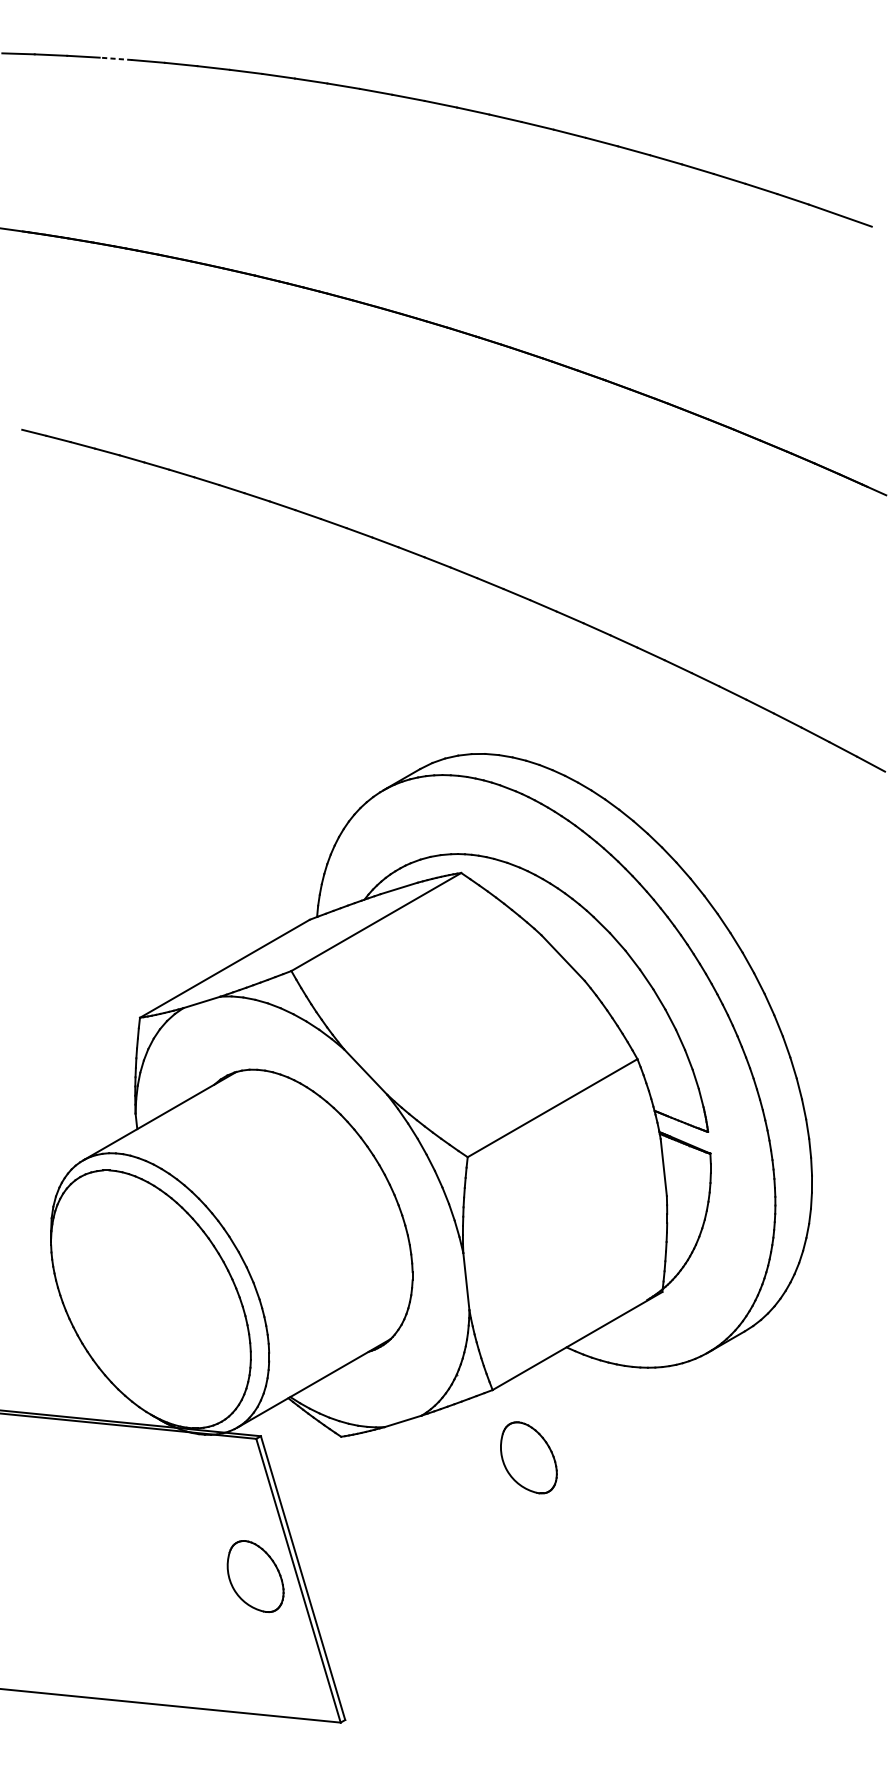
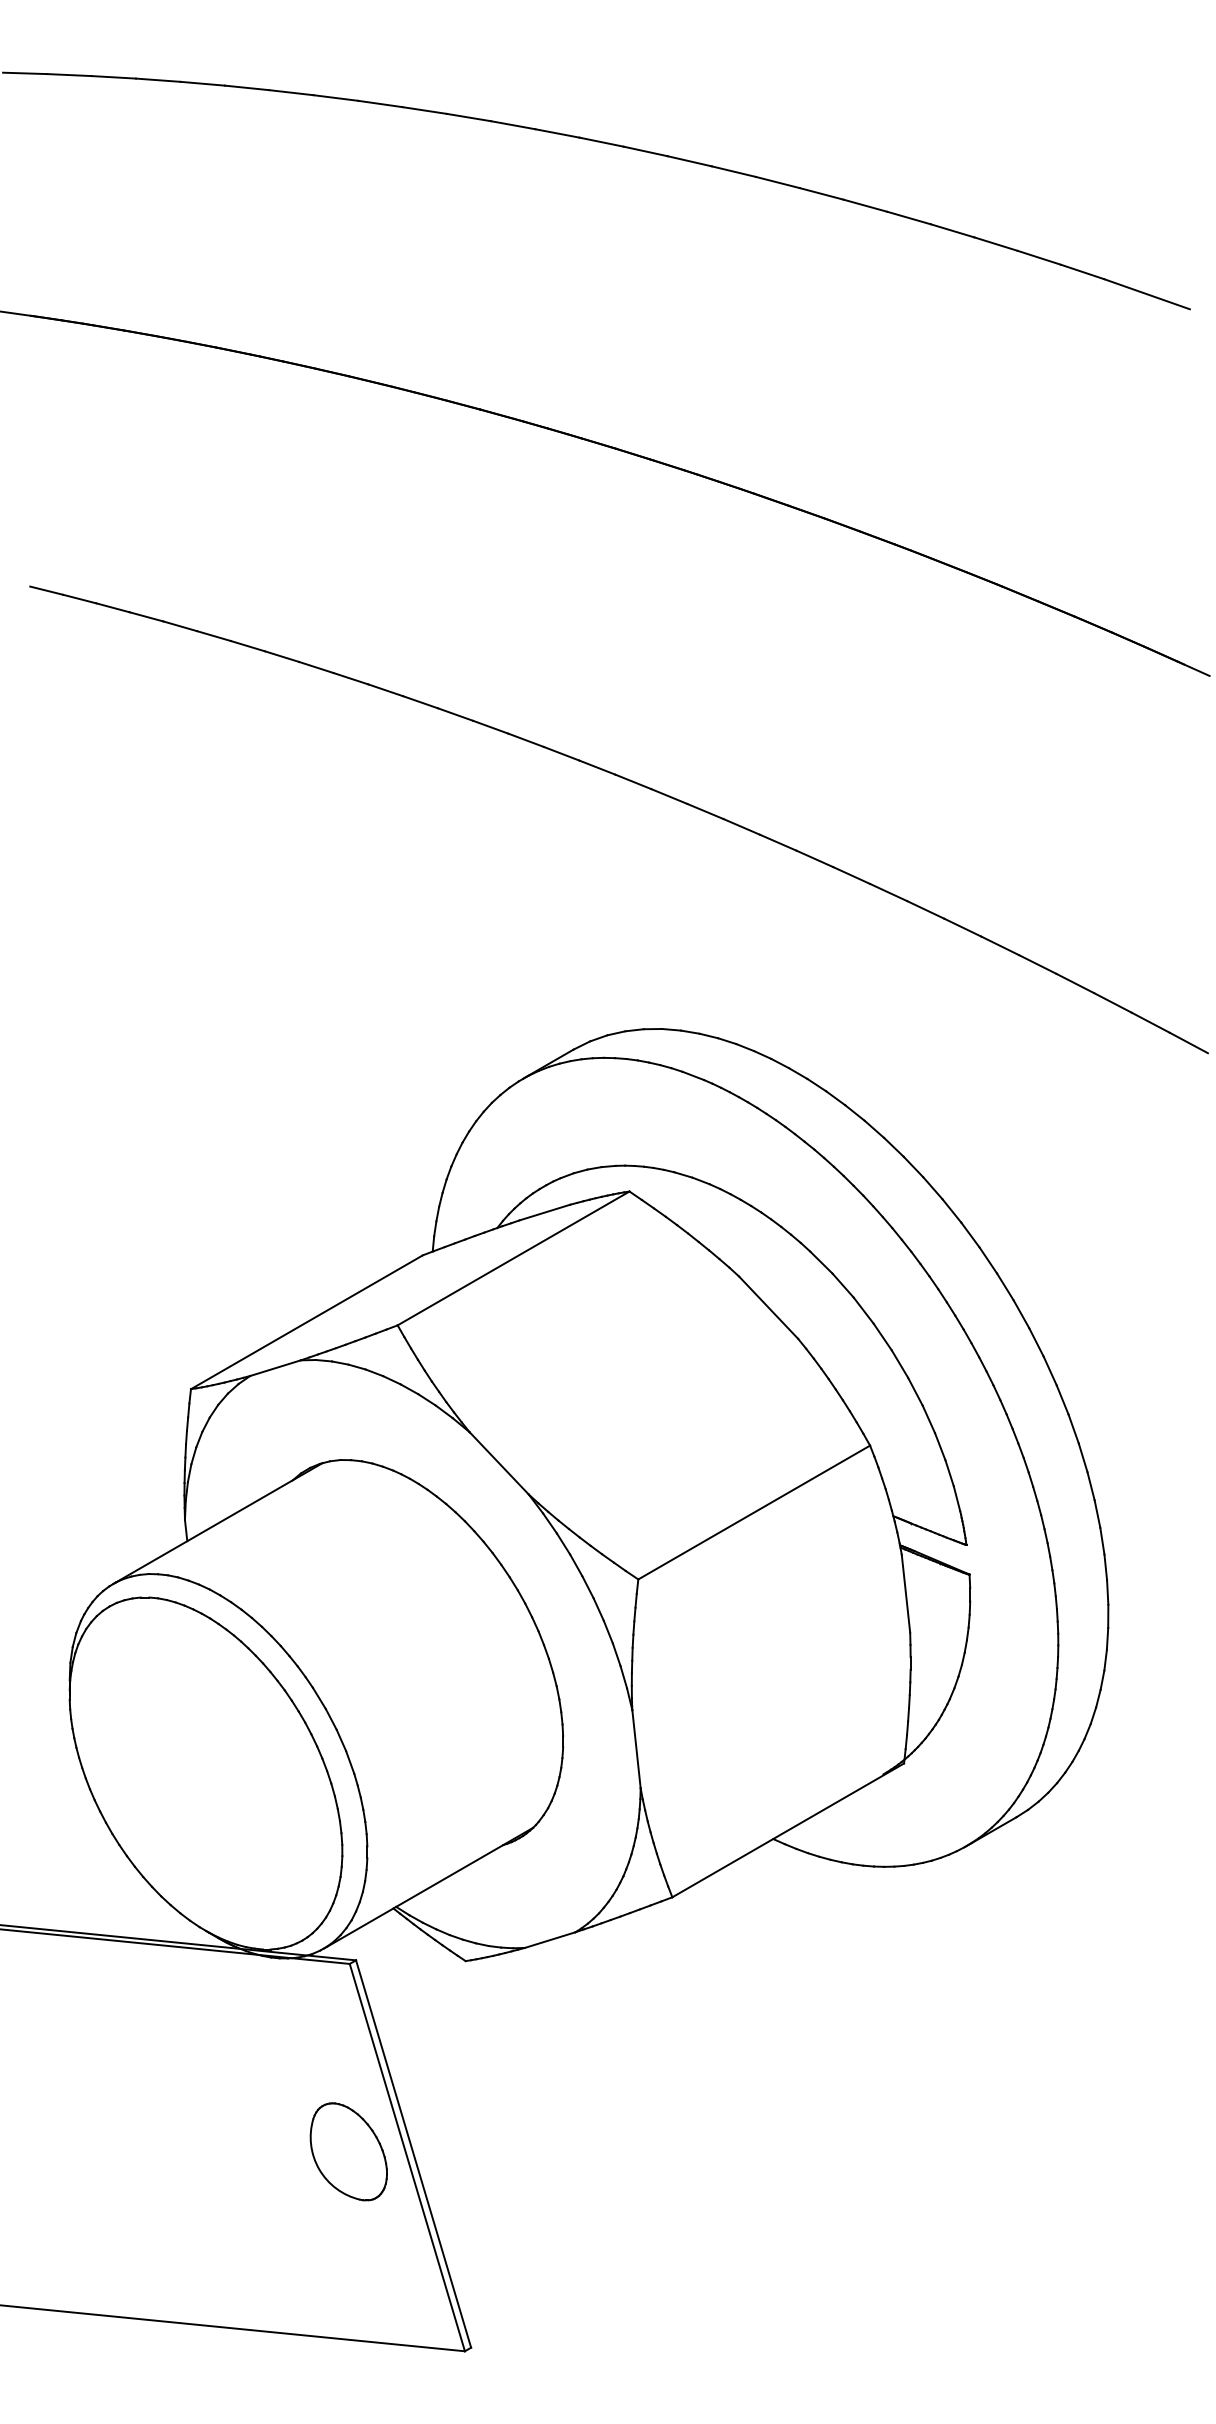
line: (115, 59) -> (157, 80), dashed -> solid
part: (528, 1457) -> (721, 1989), removed

